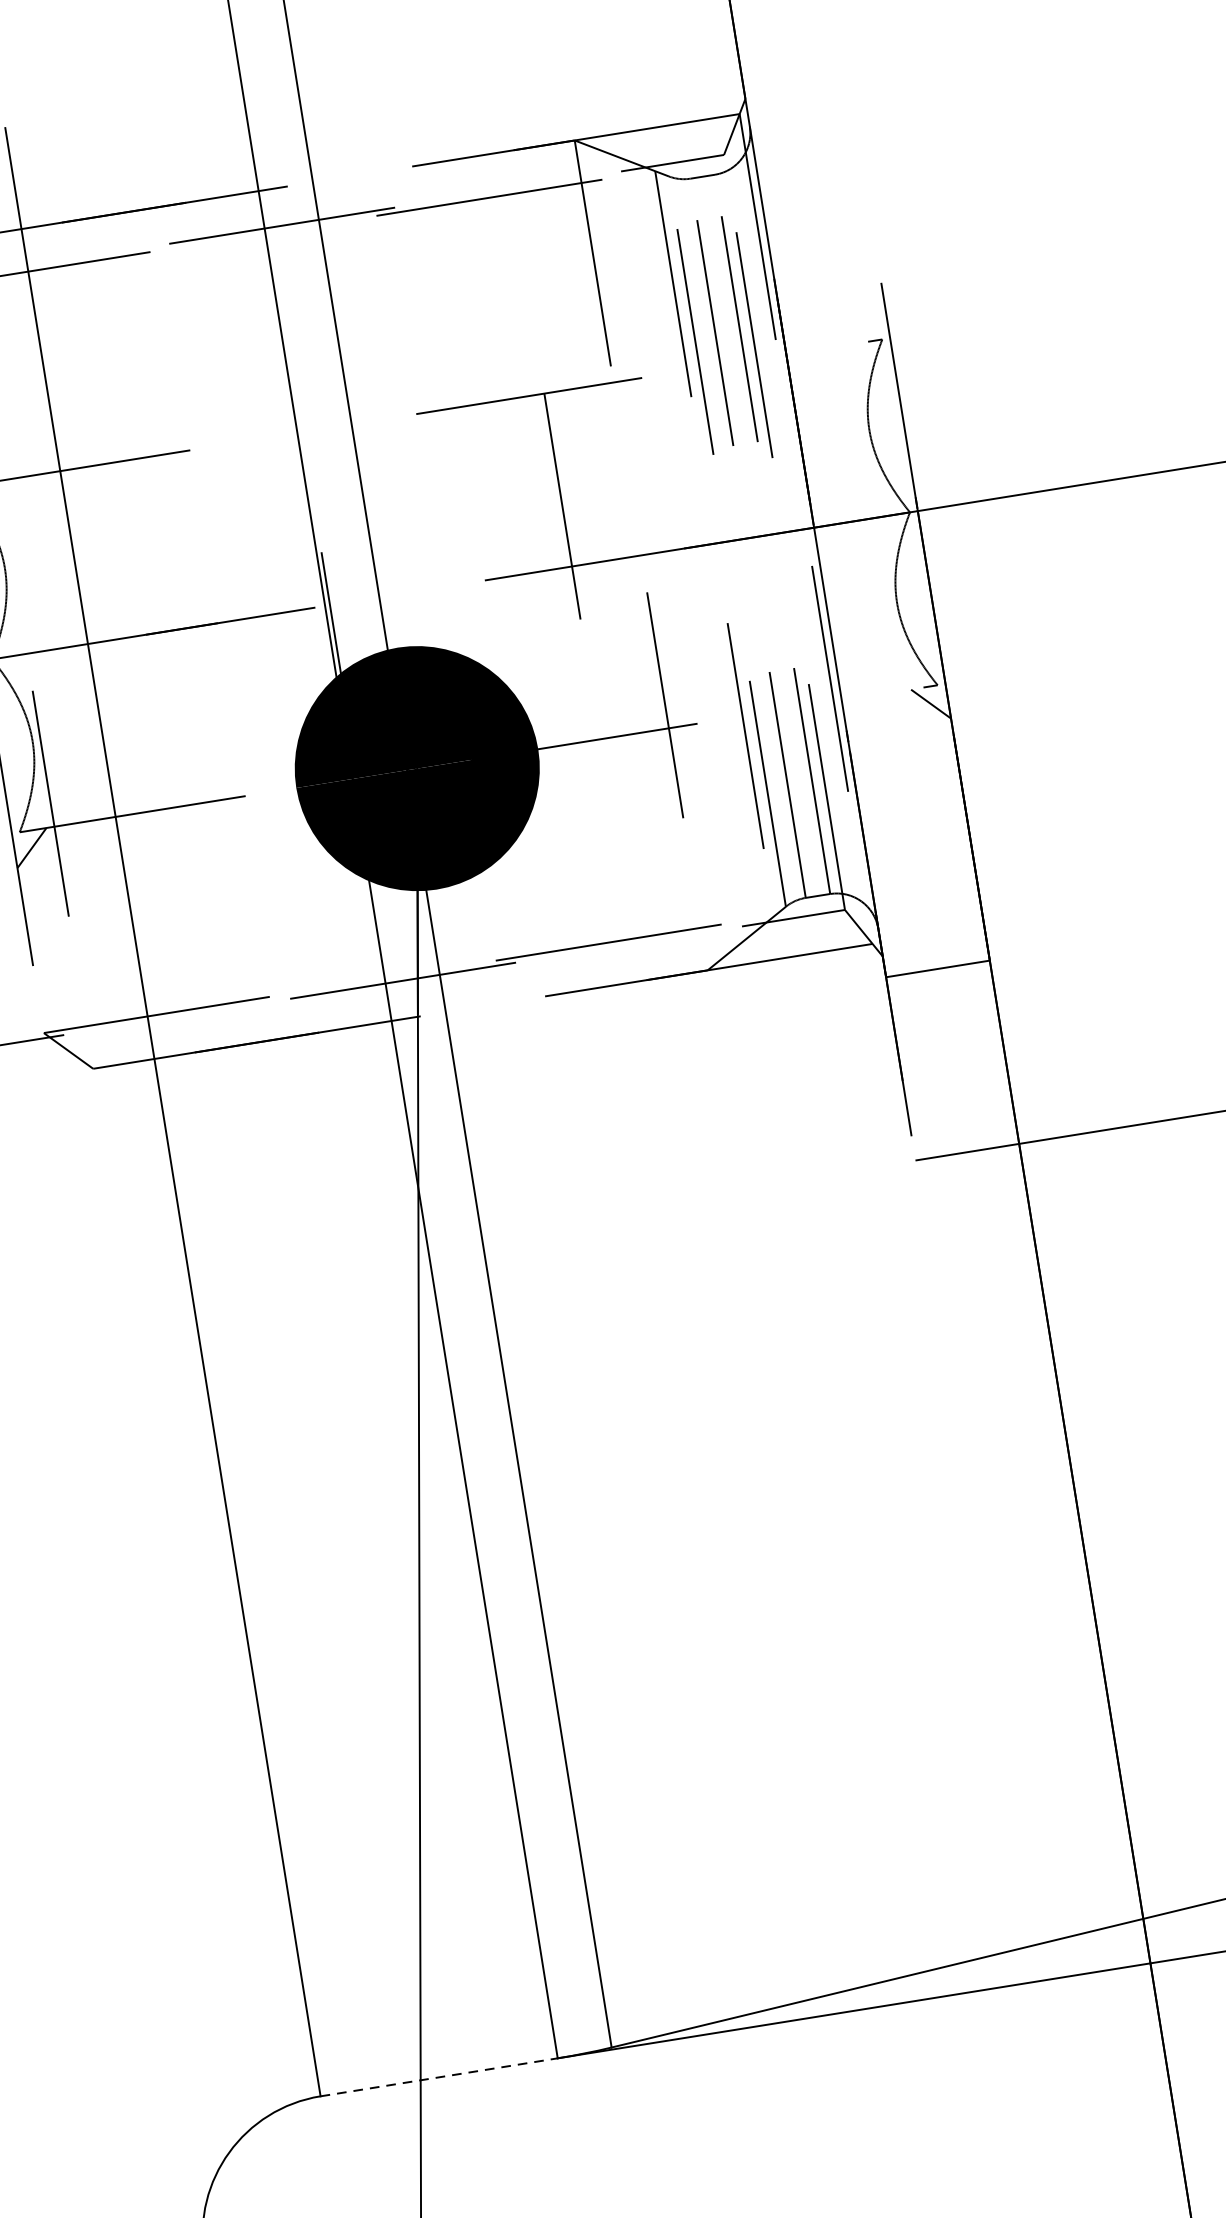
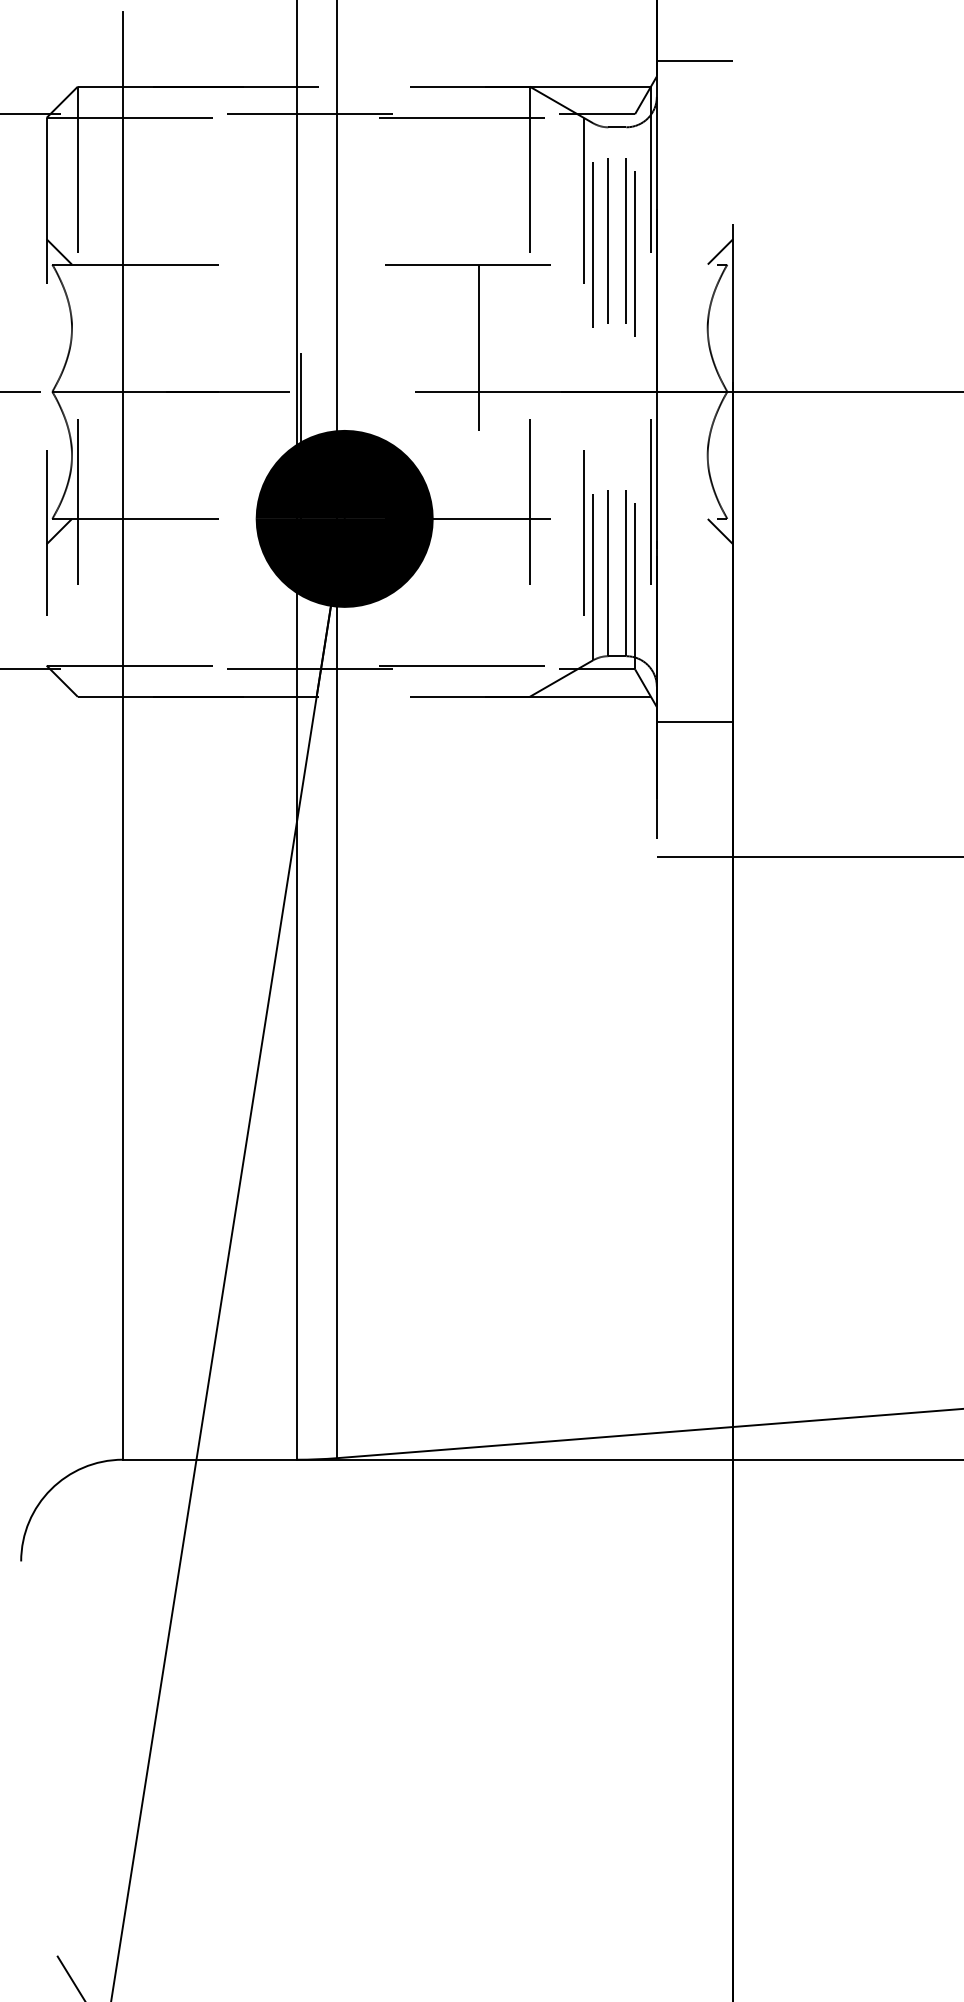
line: (793, 70) -> (694, 61), added
line: (870, 323) -> (720, 251), added
line: (439, 2076) -> (210, 1459), dashed -> solid

